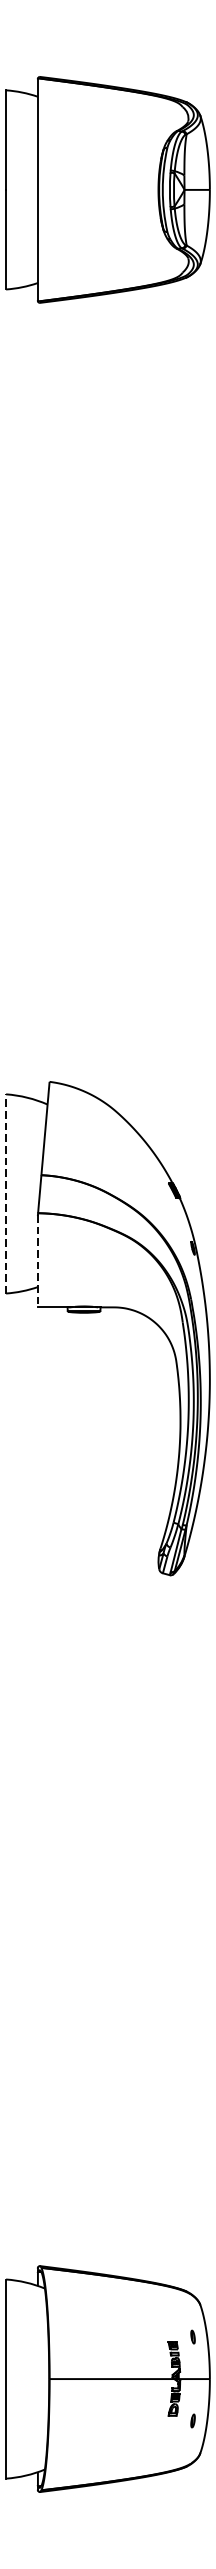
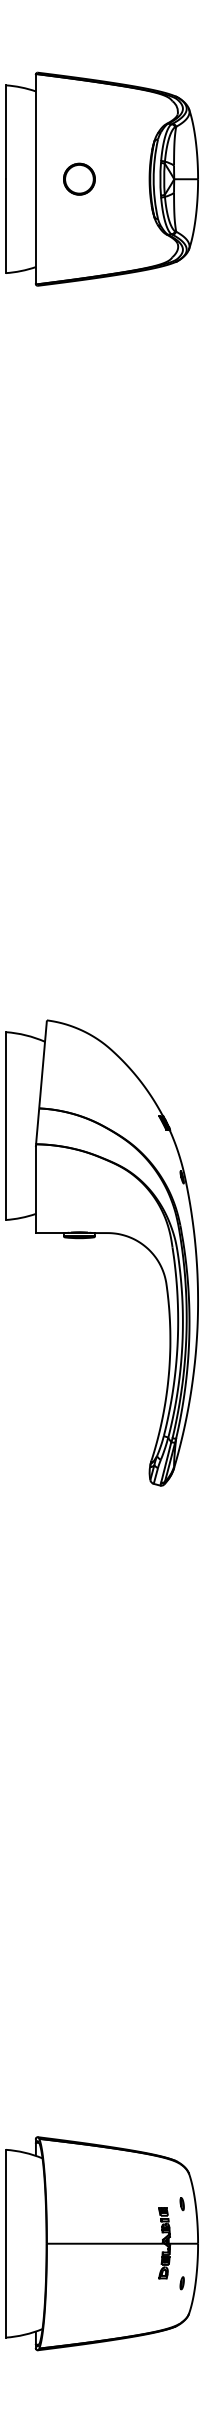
circle: (84, 189) -> (79, 178), added
line: (5, 1194) -> (5, 1126), dashed -> solid
line: (37, 1261) -> (35, 1189), dashed -> solid

